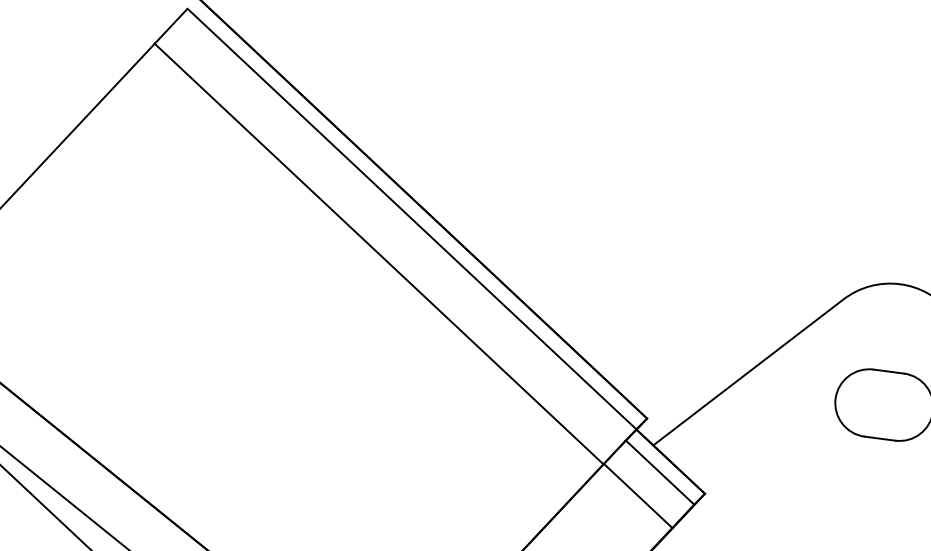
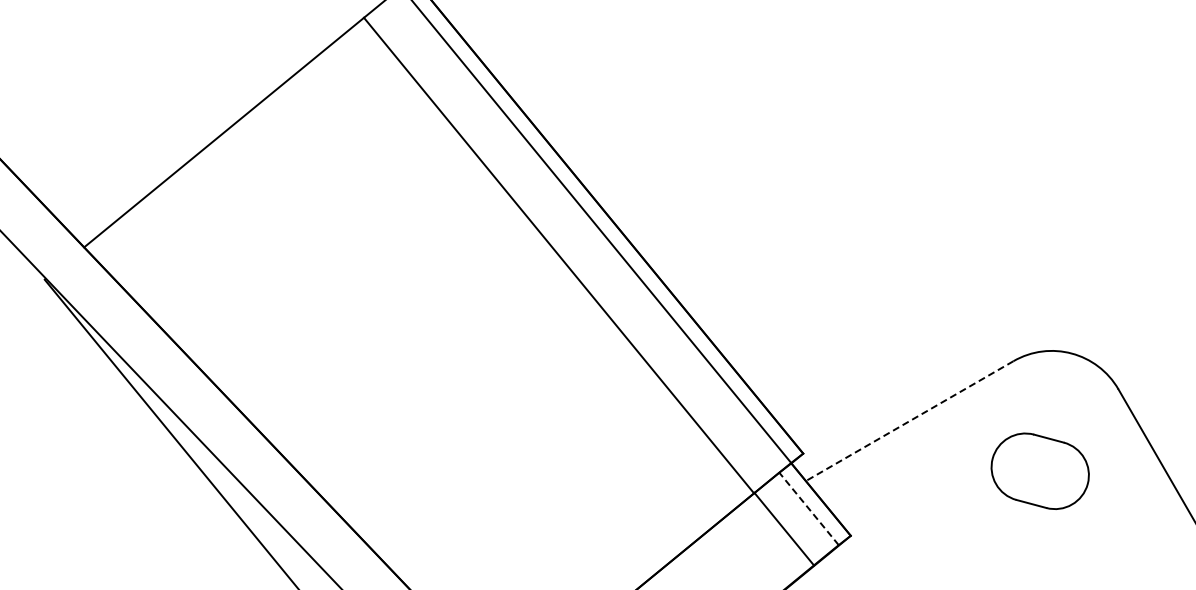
line: (748, 372) -> (909, 421), solid -> dashed
line: (660, 472) -> (809, 508), solid -> dashed

